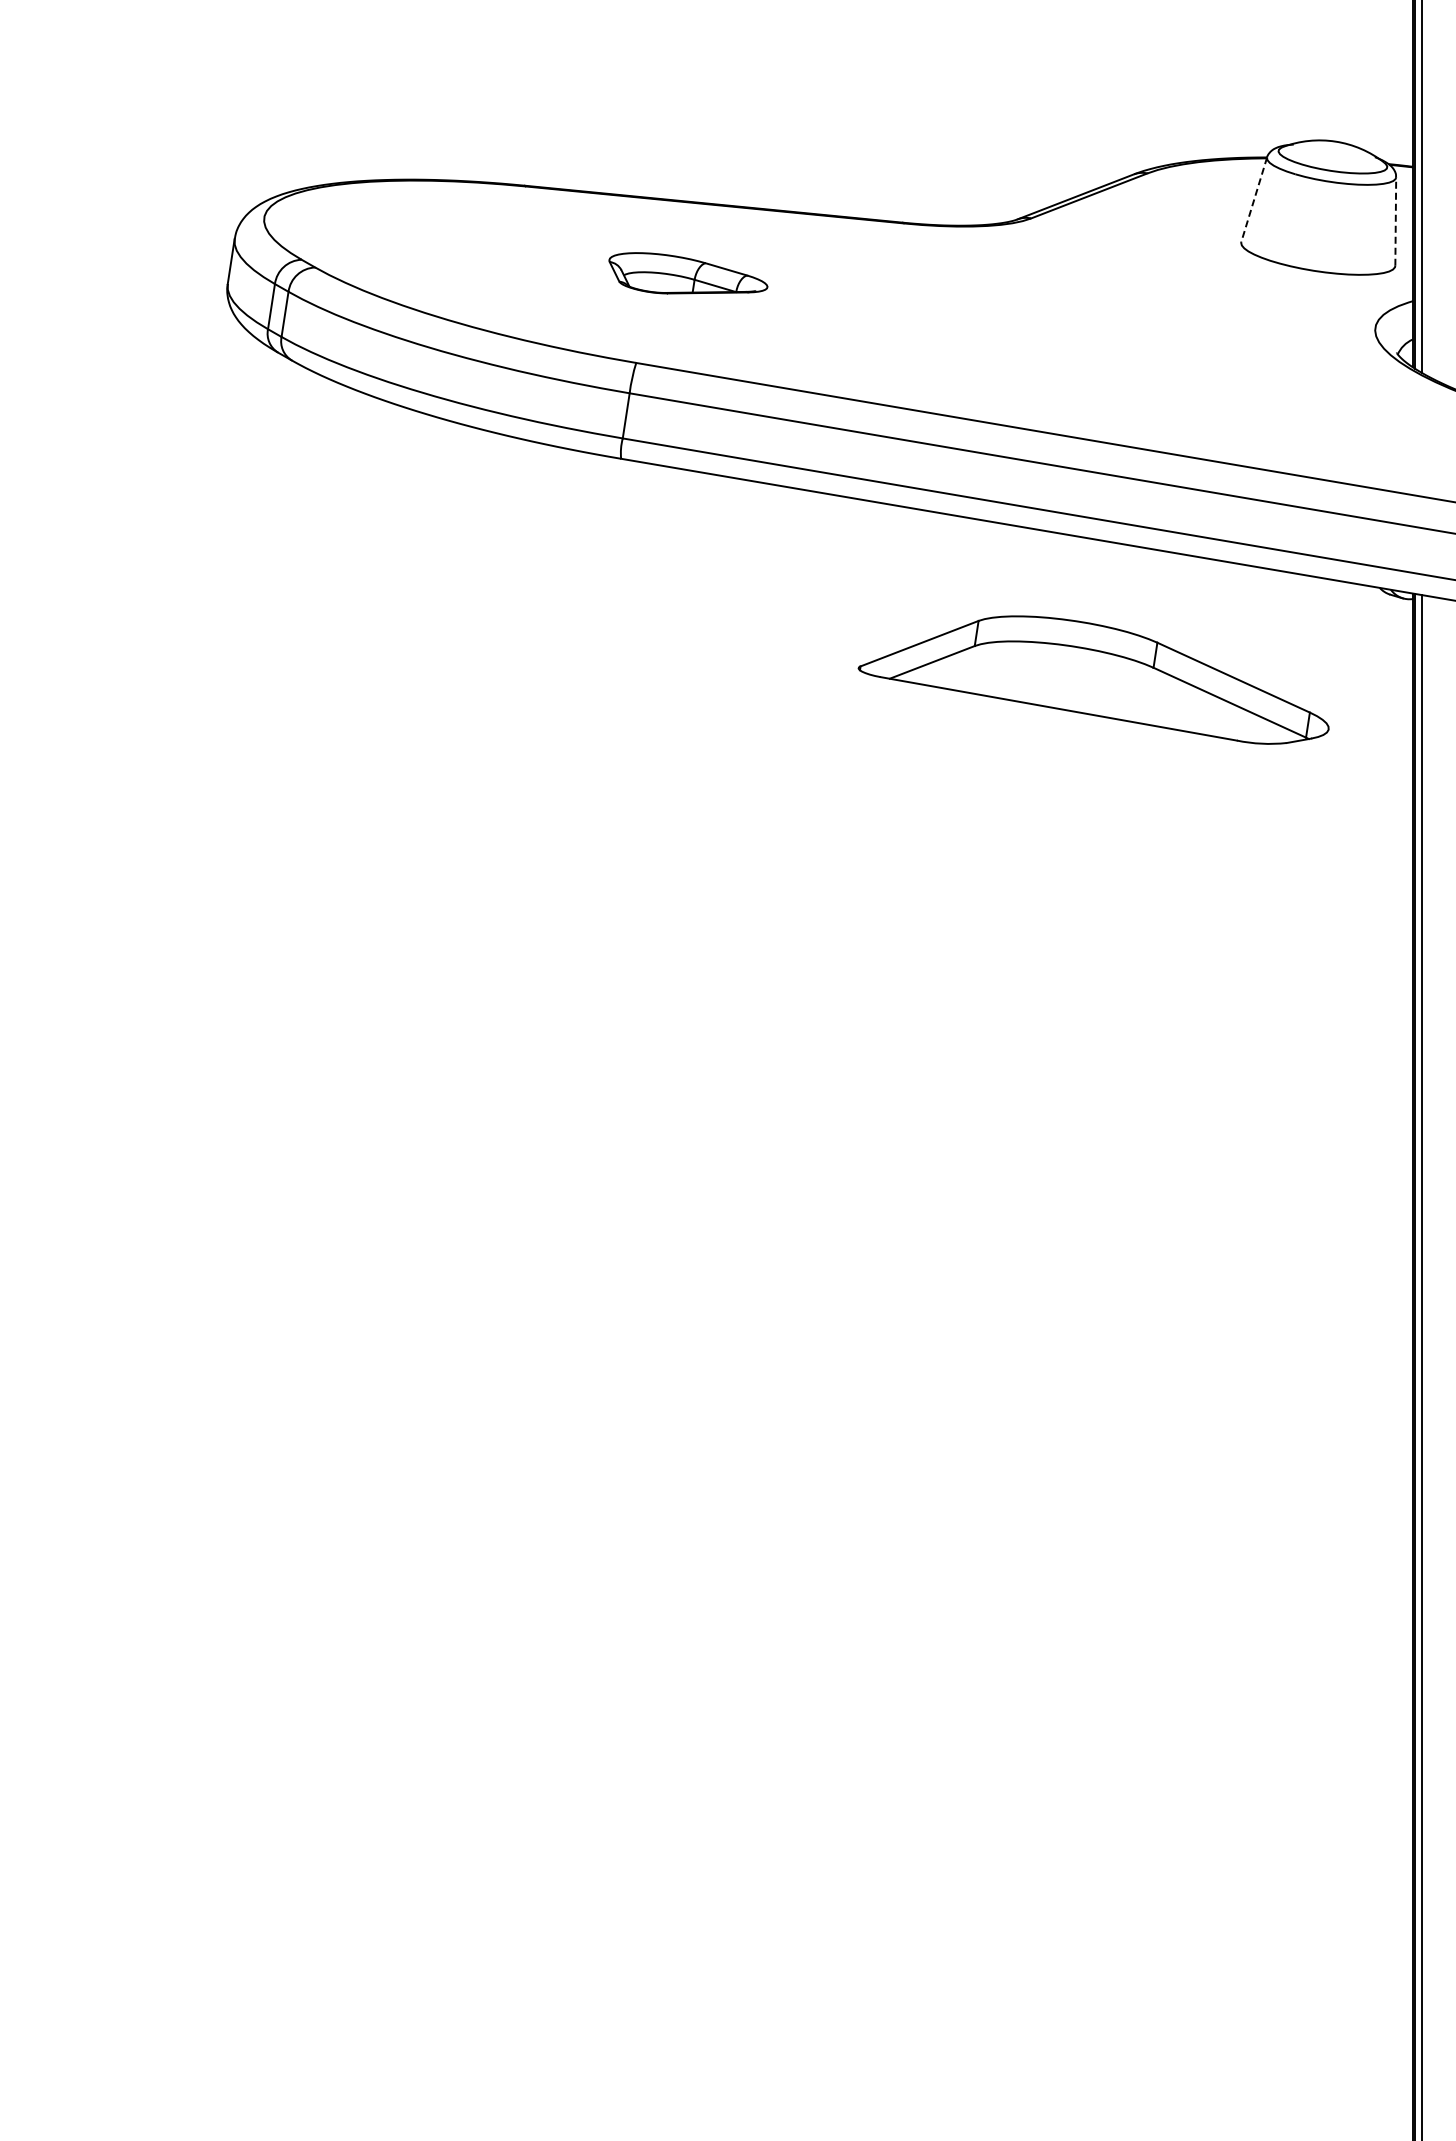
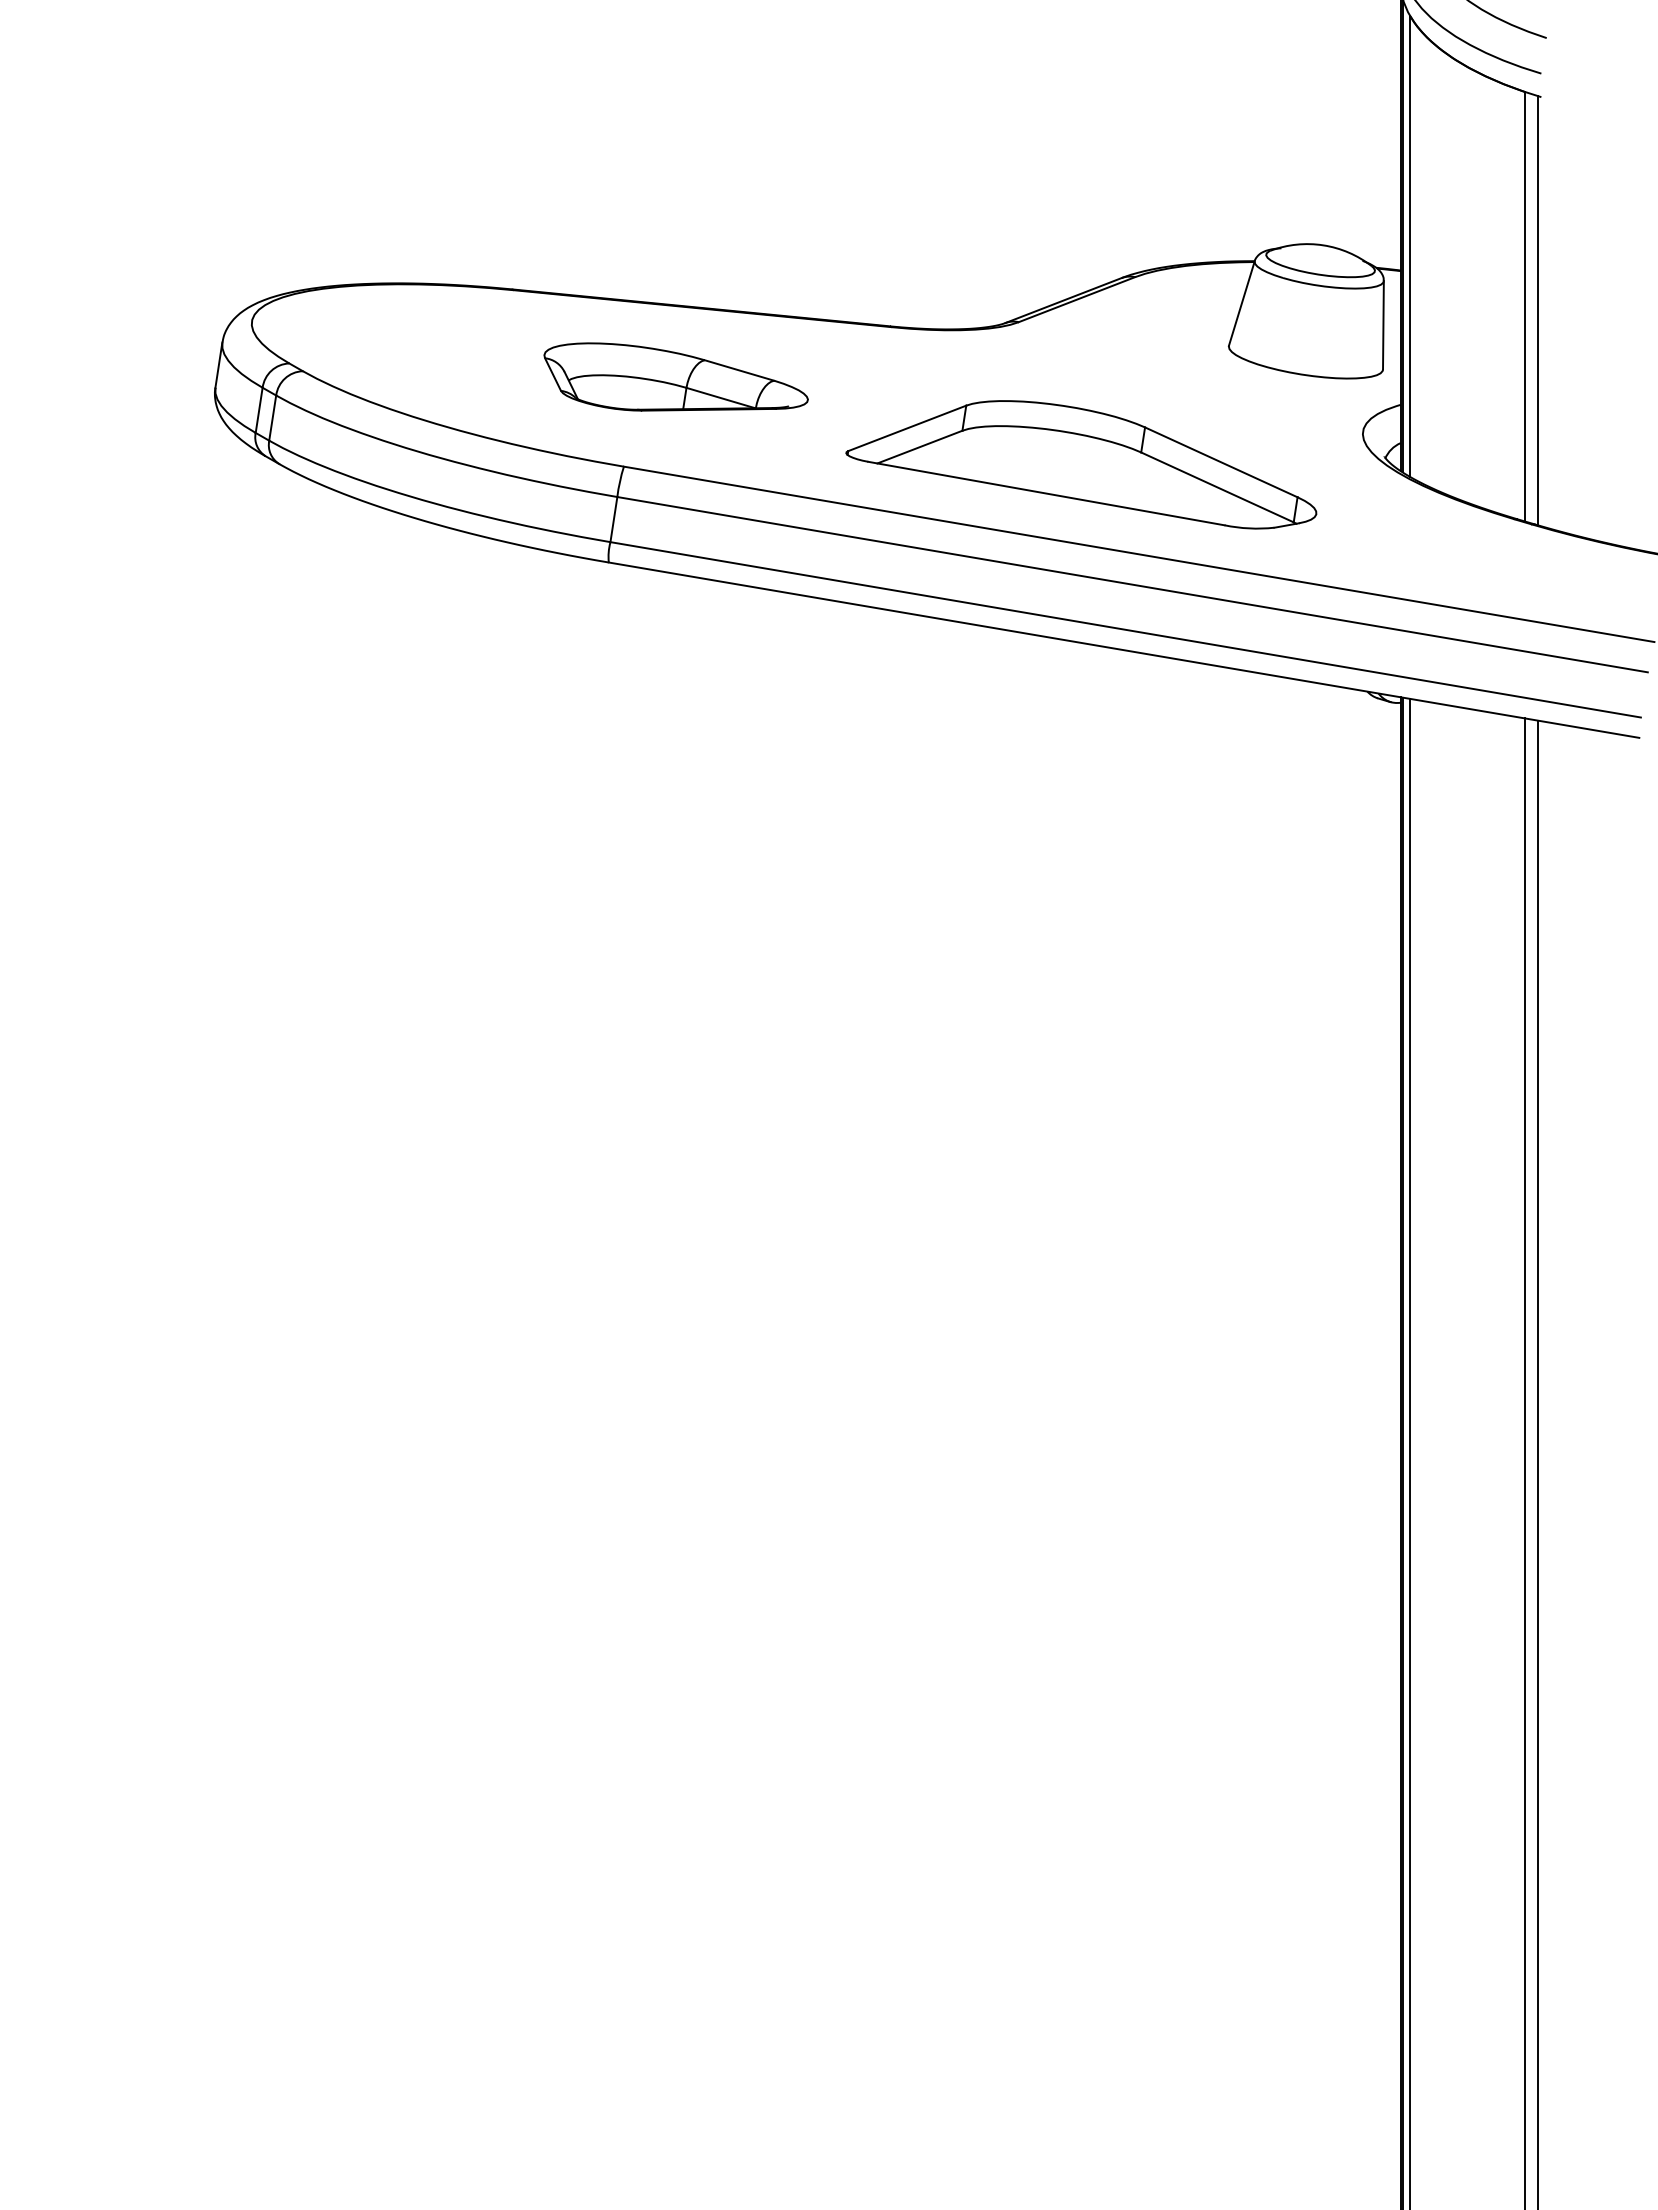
line: (1253, 199) -> (1241, 303), dashed -> solid
line: (1395, 220) -> (1383, 324), dashed -> solid
part: (687, 272) -> (675, 376), size x1.67
part: (1093, 679) -> (1081, 464), moved

